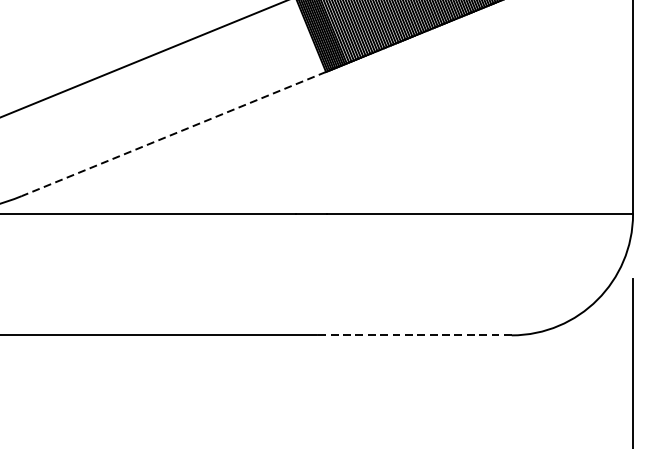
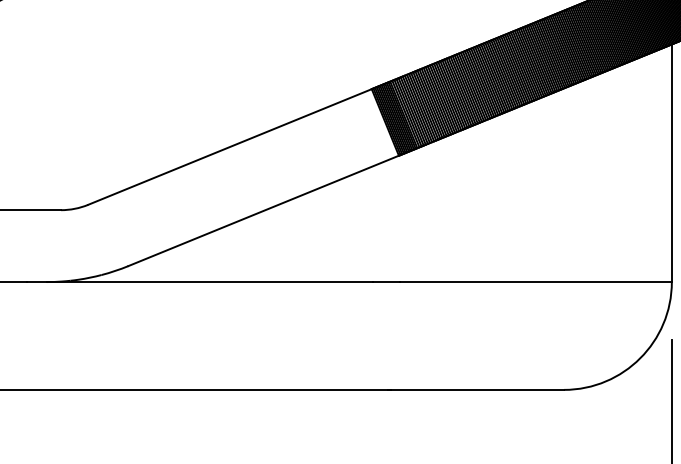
line: (173, 134) -> (263, 211), dashed -> solid
line: (412, 334) -> (475, 389), dashed -> solid

